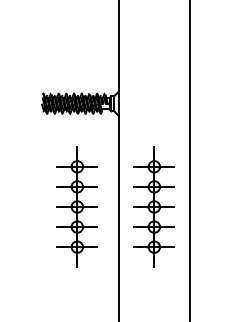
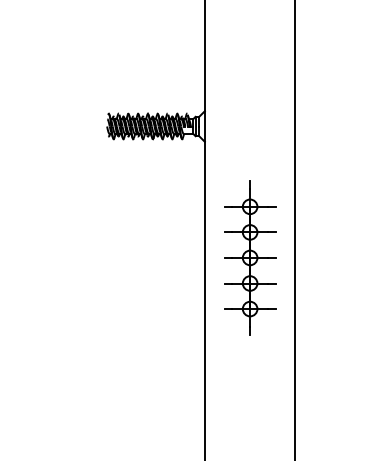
part: (77, 206) -> (152, 257), removed

